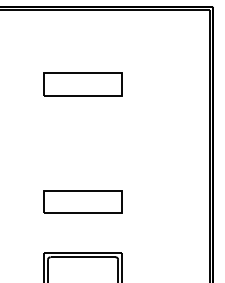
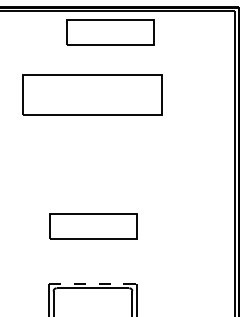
part: (98, 29) -> (110, 32), added
part: (83, 84) -> (93, 94), size x1.6
line: (83, 252) -> (93, 283), solid -> dashed

